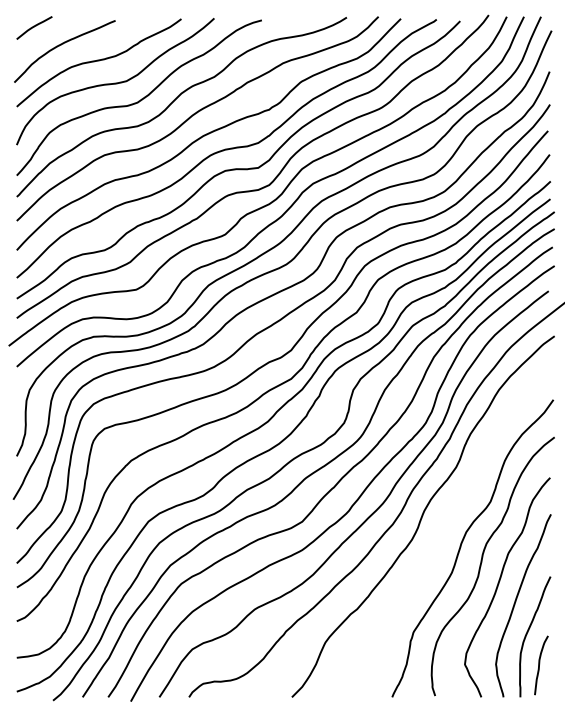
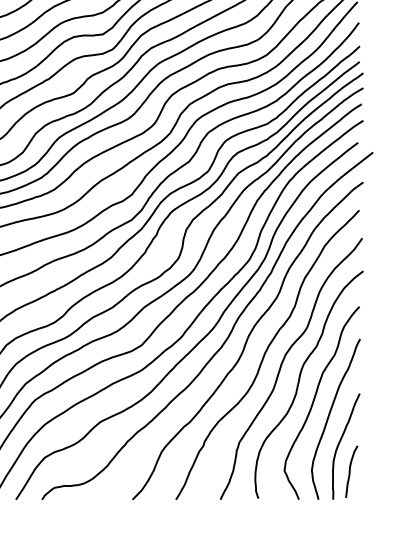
curve: (443, 532) -> (265, 354), added

